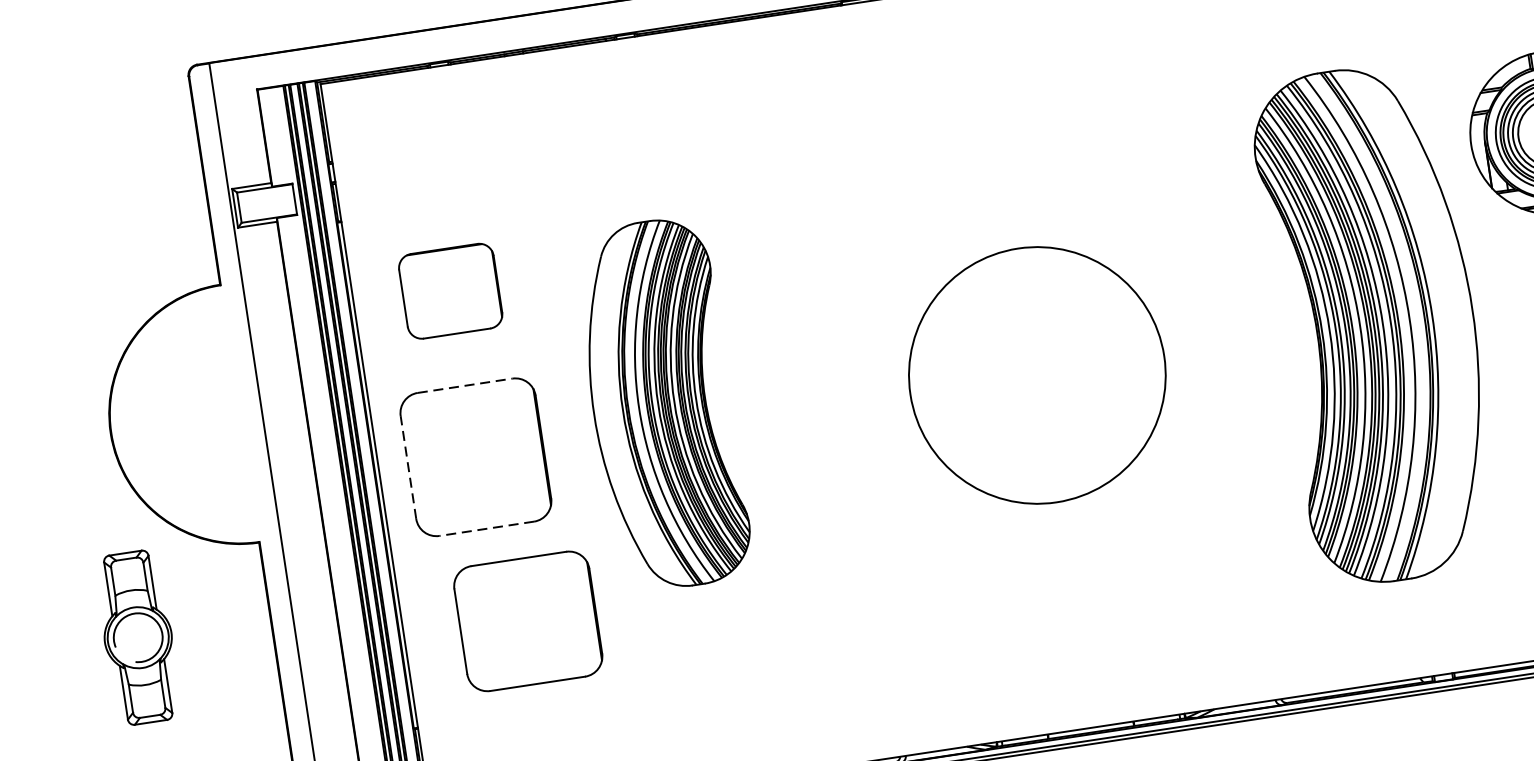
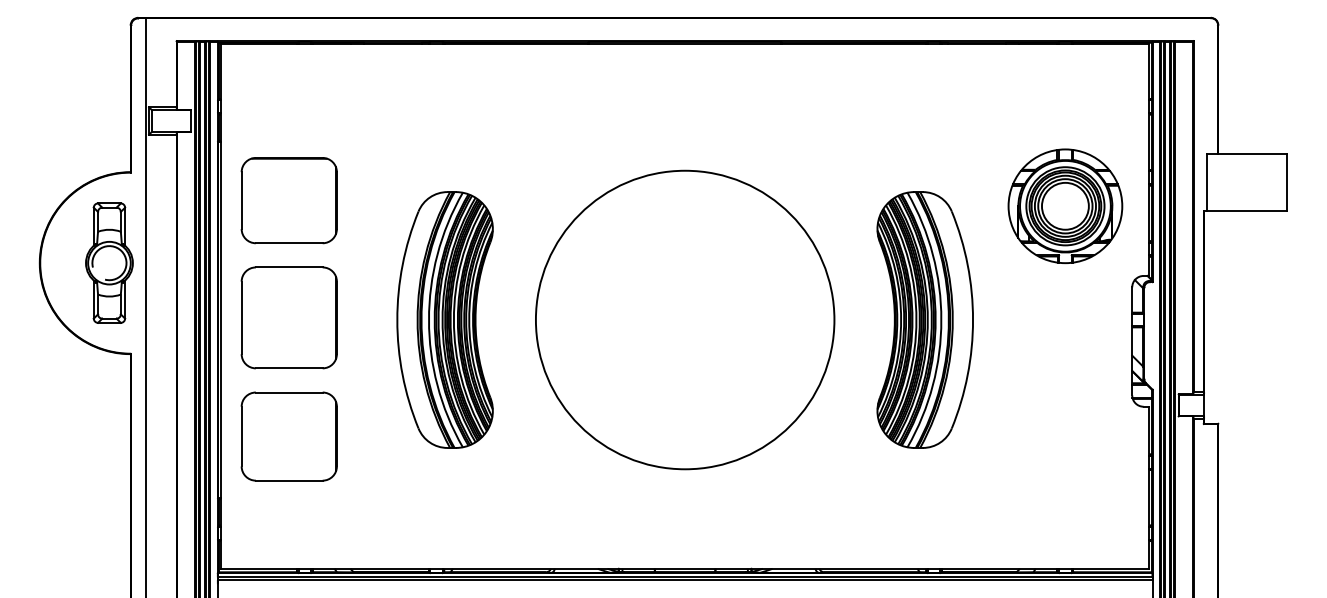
part: (449, 291) -> (288, 200), size x1.43
part: (1376, 323) -> (924, 319), size x0.71
circle: (1036, 374) -> (684, 319), size x1.67
line: (465, 385) -> (289, 267), dashed -> solid
part: (660, 404) -> (444, 319), moved
line: (408, 466) -> (241, 317), dashed -> solid
line: (485, 529) -> (288, 368), dashed -> solid
part: (527, 621) -> (288, 436), moved
part: (138, 636) -> (109, 262), moved

